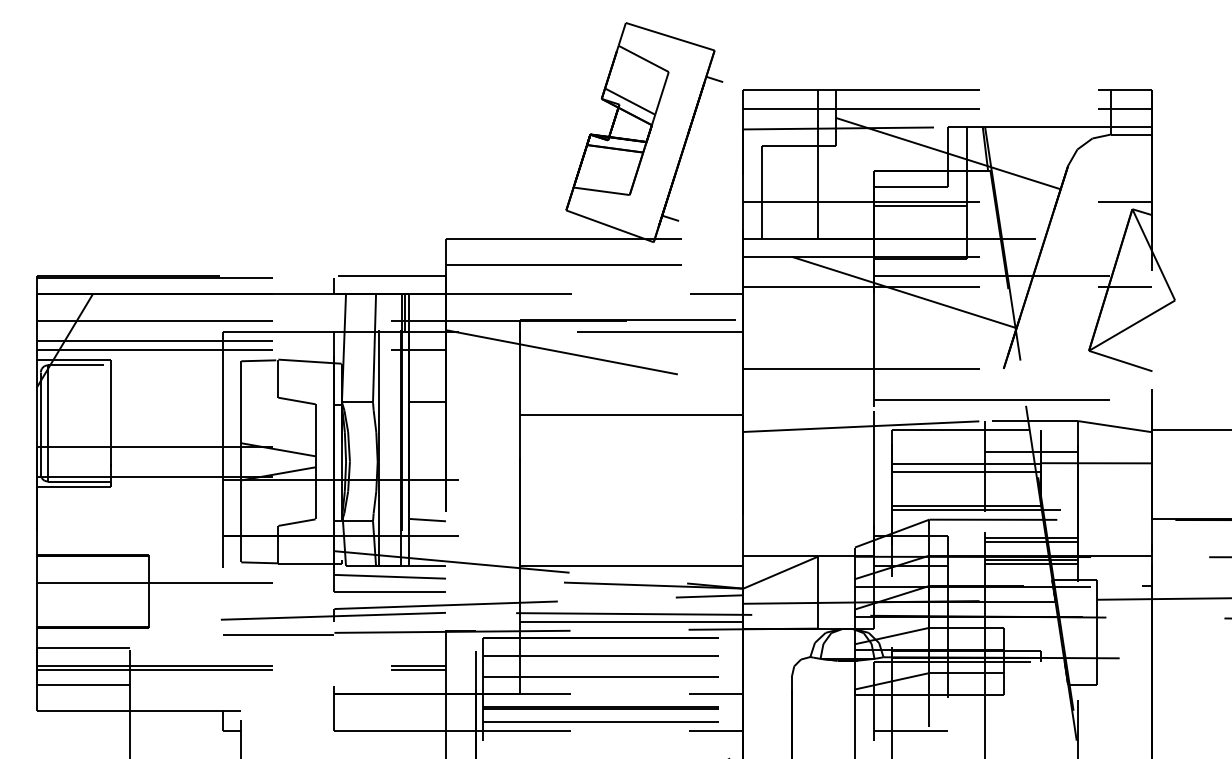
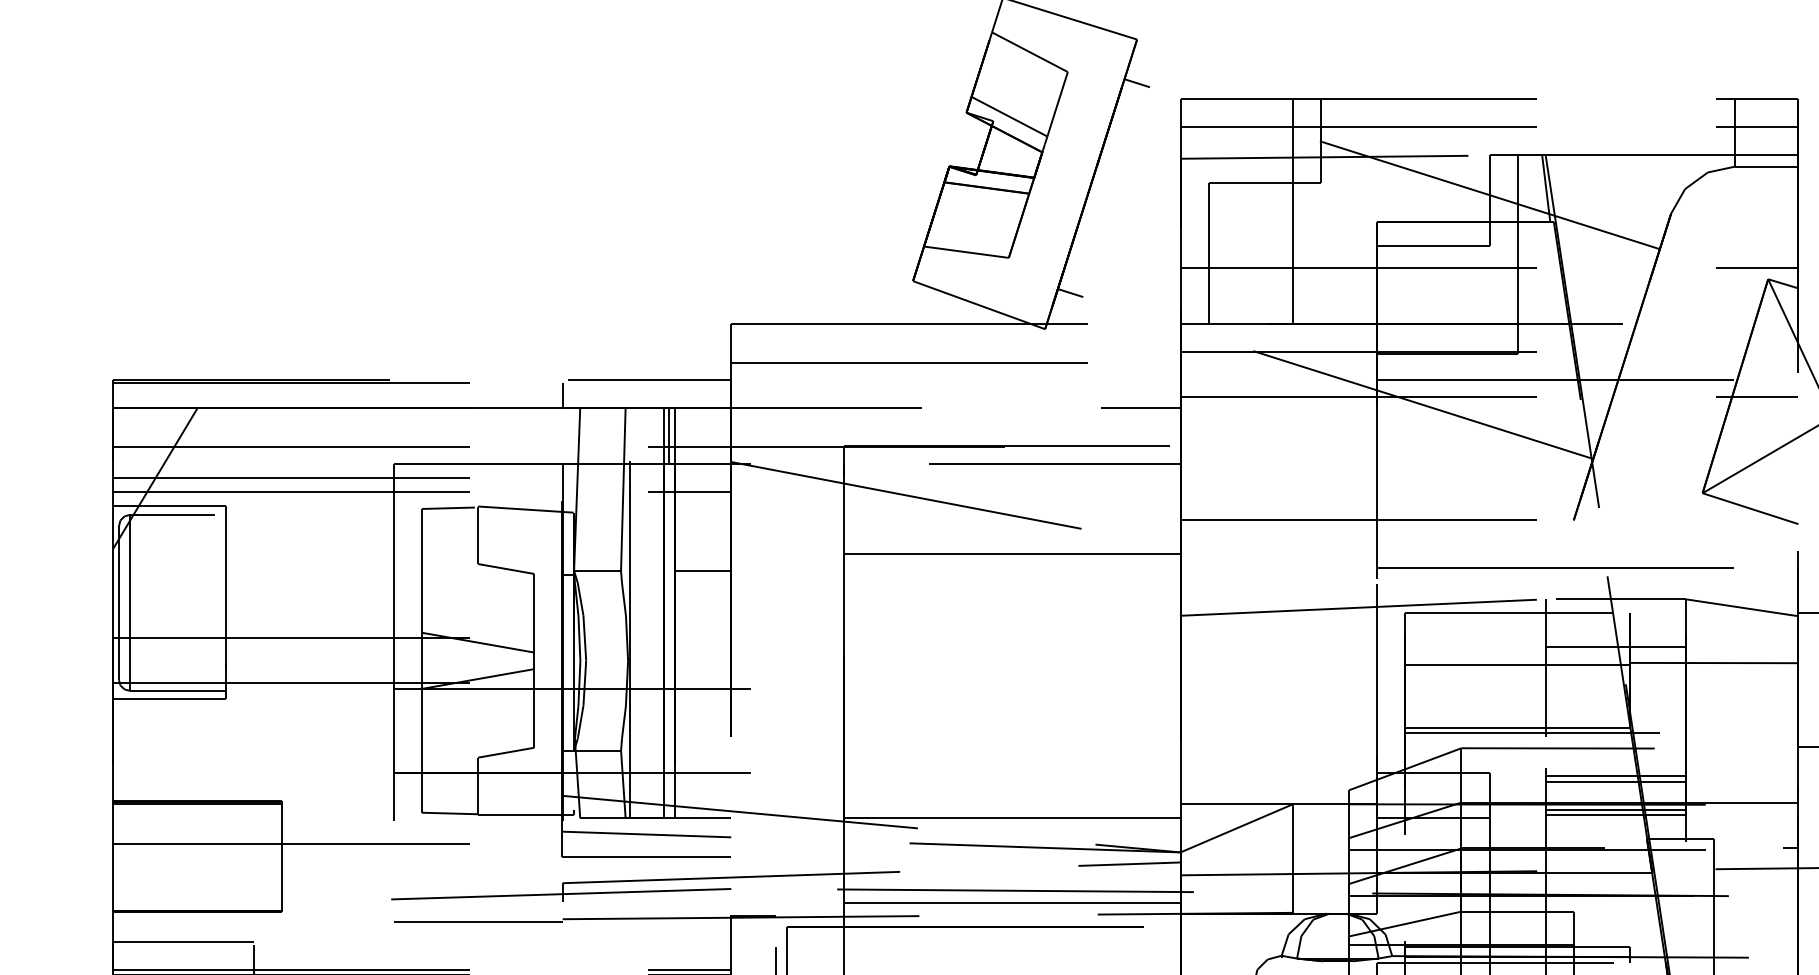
line: (919, 206) -> (1446, 275), removed
line: (631, 414) -> (1011, 553), moved
line: (966, 471) -> (1517, 675), removed
line: (426, 519) -> (701, 747), removed
line: (613, 655) -> (984, 953), removed

